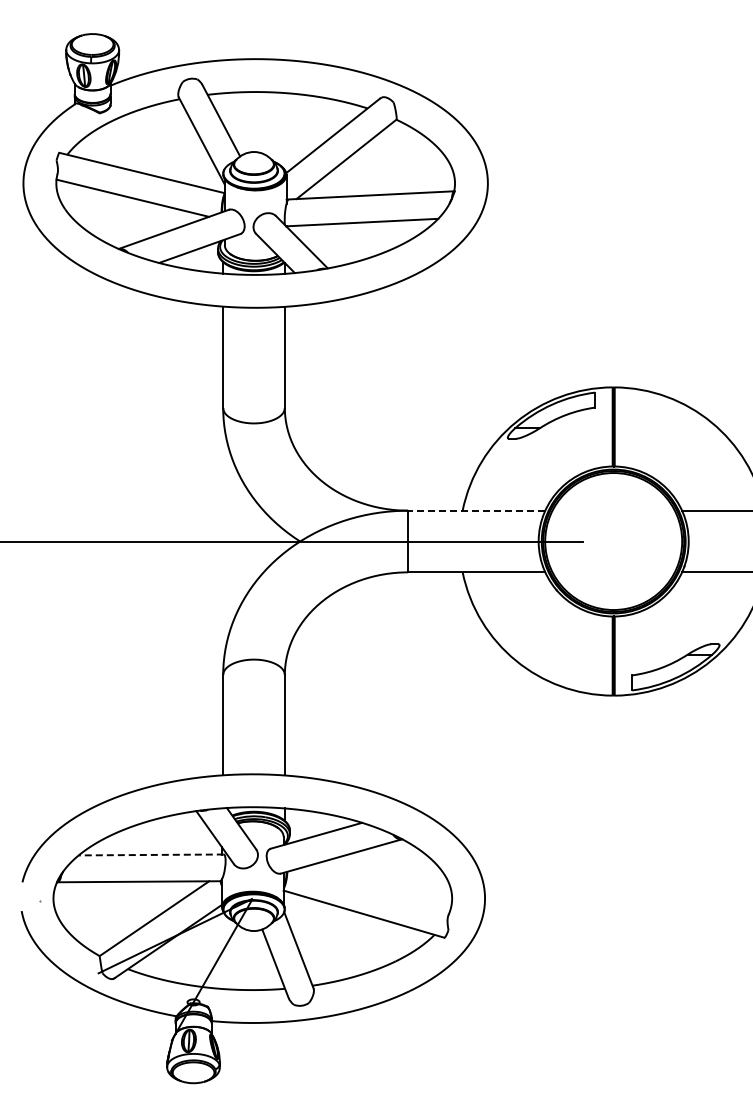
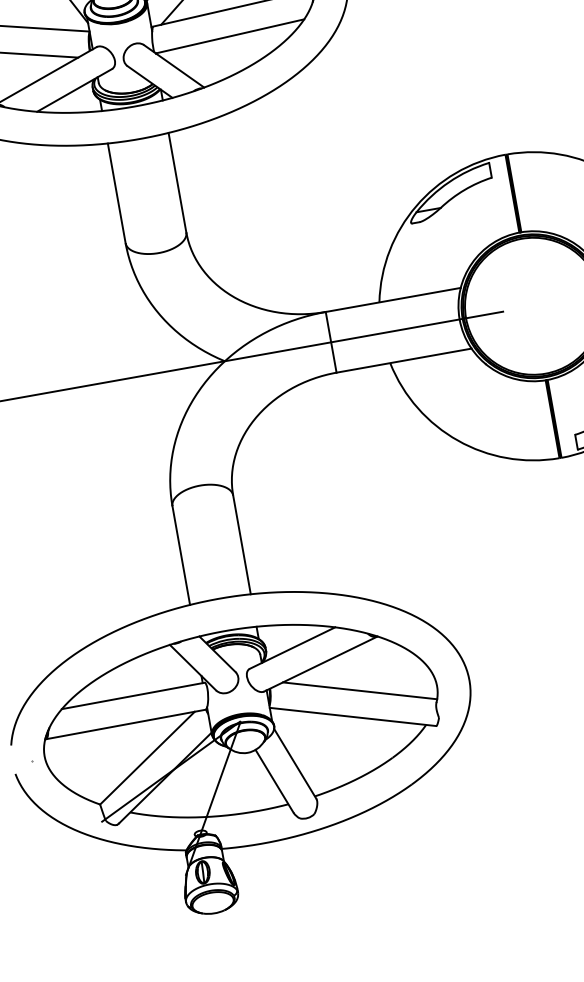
line: (476, 510) -> (392, 299), dashed -> solid
line: (151, 854) -> (133, 695), dashed -> solid
line: (375, 889) -> (360, 690), added

